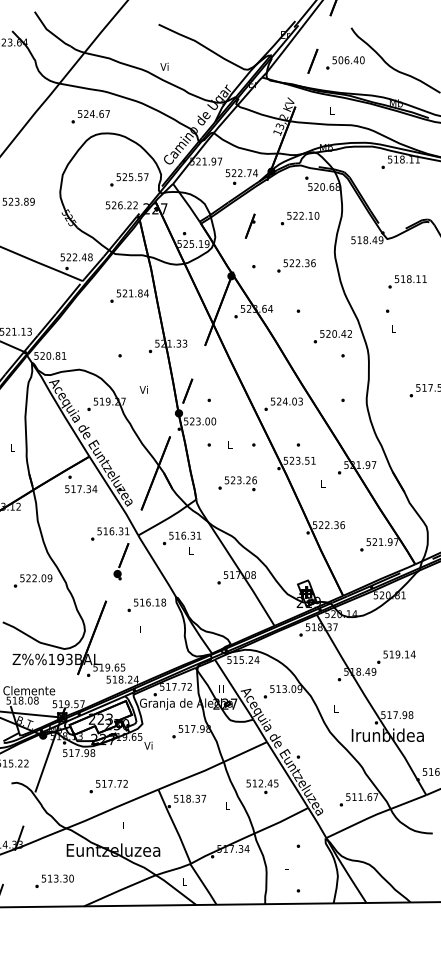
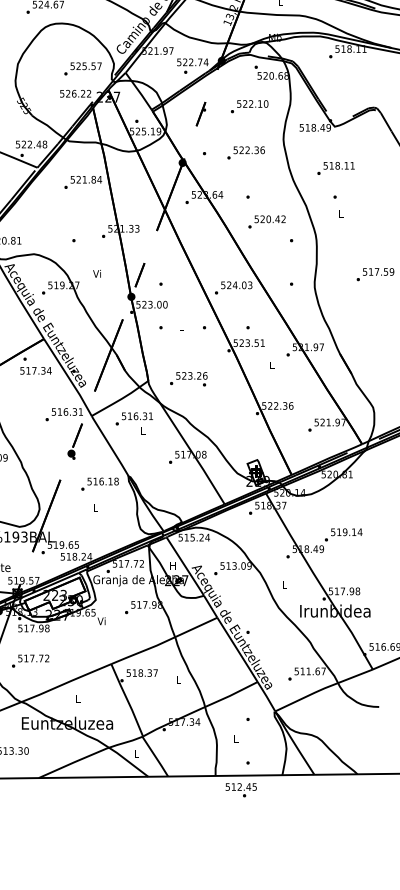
text: (407, 281) -> (335, 168), moved
text: (332, 336) -> (266, 221), moved
text: (237, 483) -> (188, 378), moved
text: (108, 786) -> (30, 661), moved
text: (262, 786) -> (241, 789), moved

